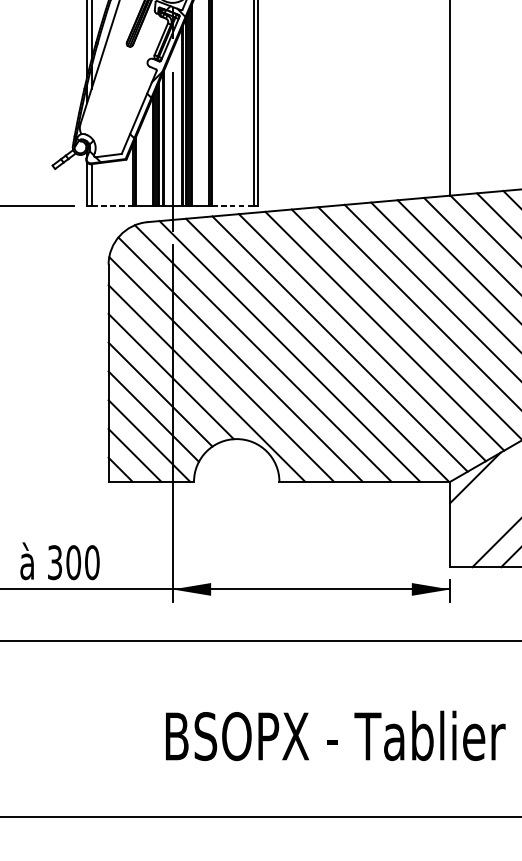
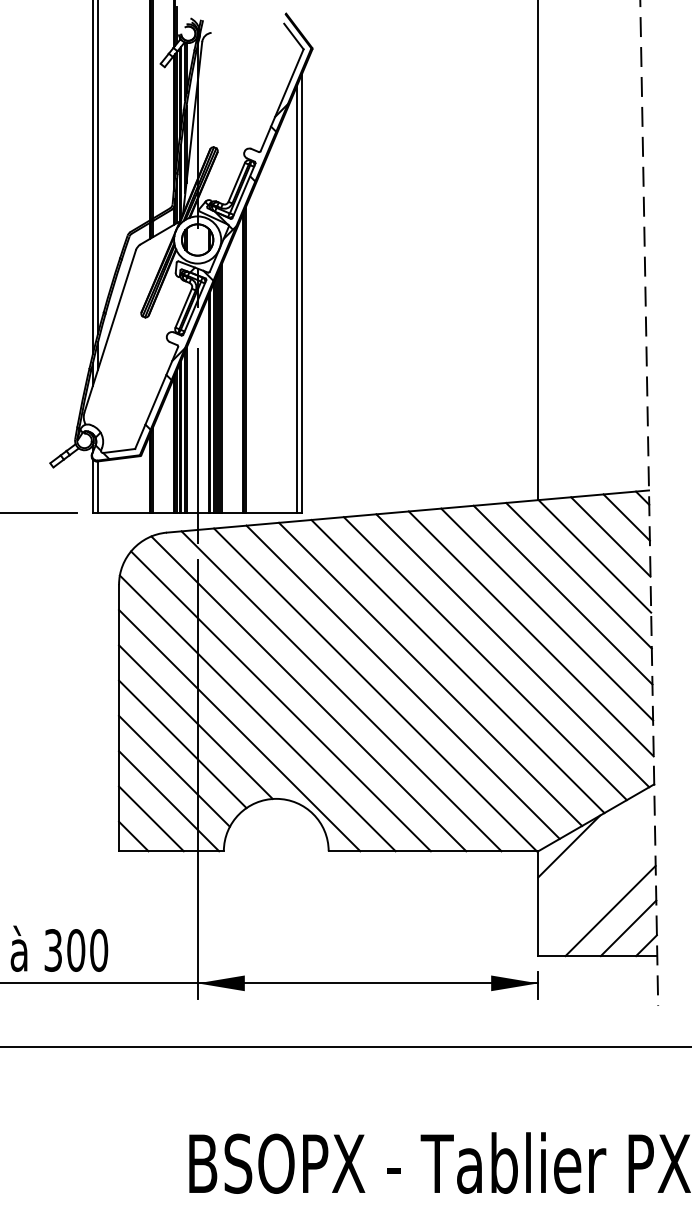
line: (112, 205) -> (123, 512), dashed -> solid
line: (232, 205) -> (271, 512), dashed -> solid

